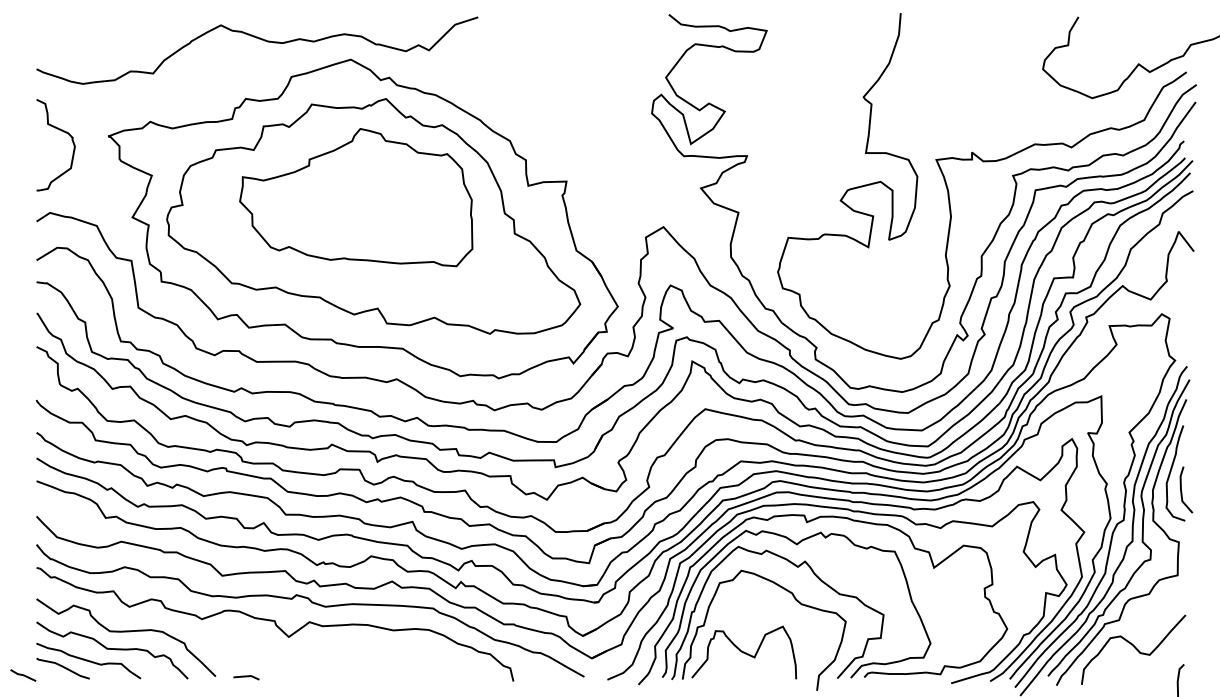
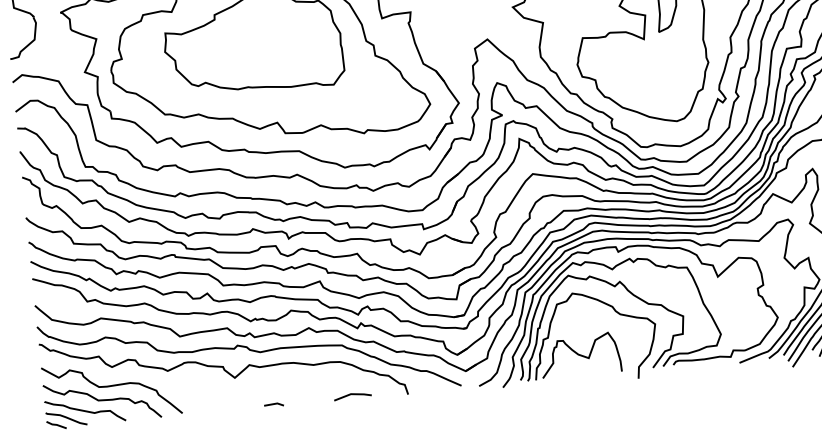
line: (440, 674) -> (352, 394), added
line: (23, 675) -> (56, 425), moved
line: (246, 677) -> (274, 404), moved

